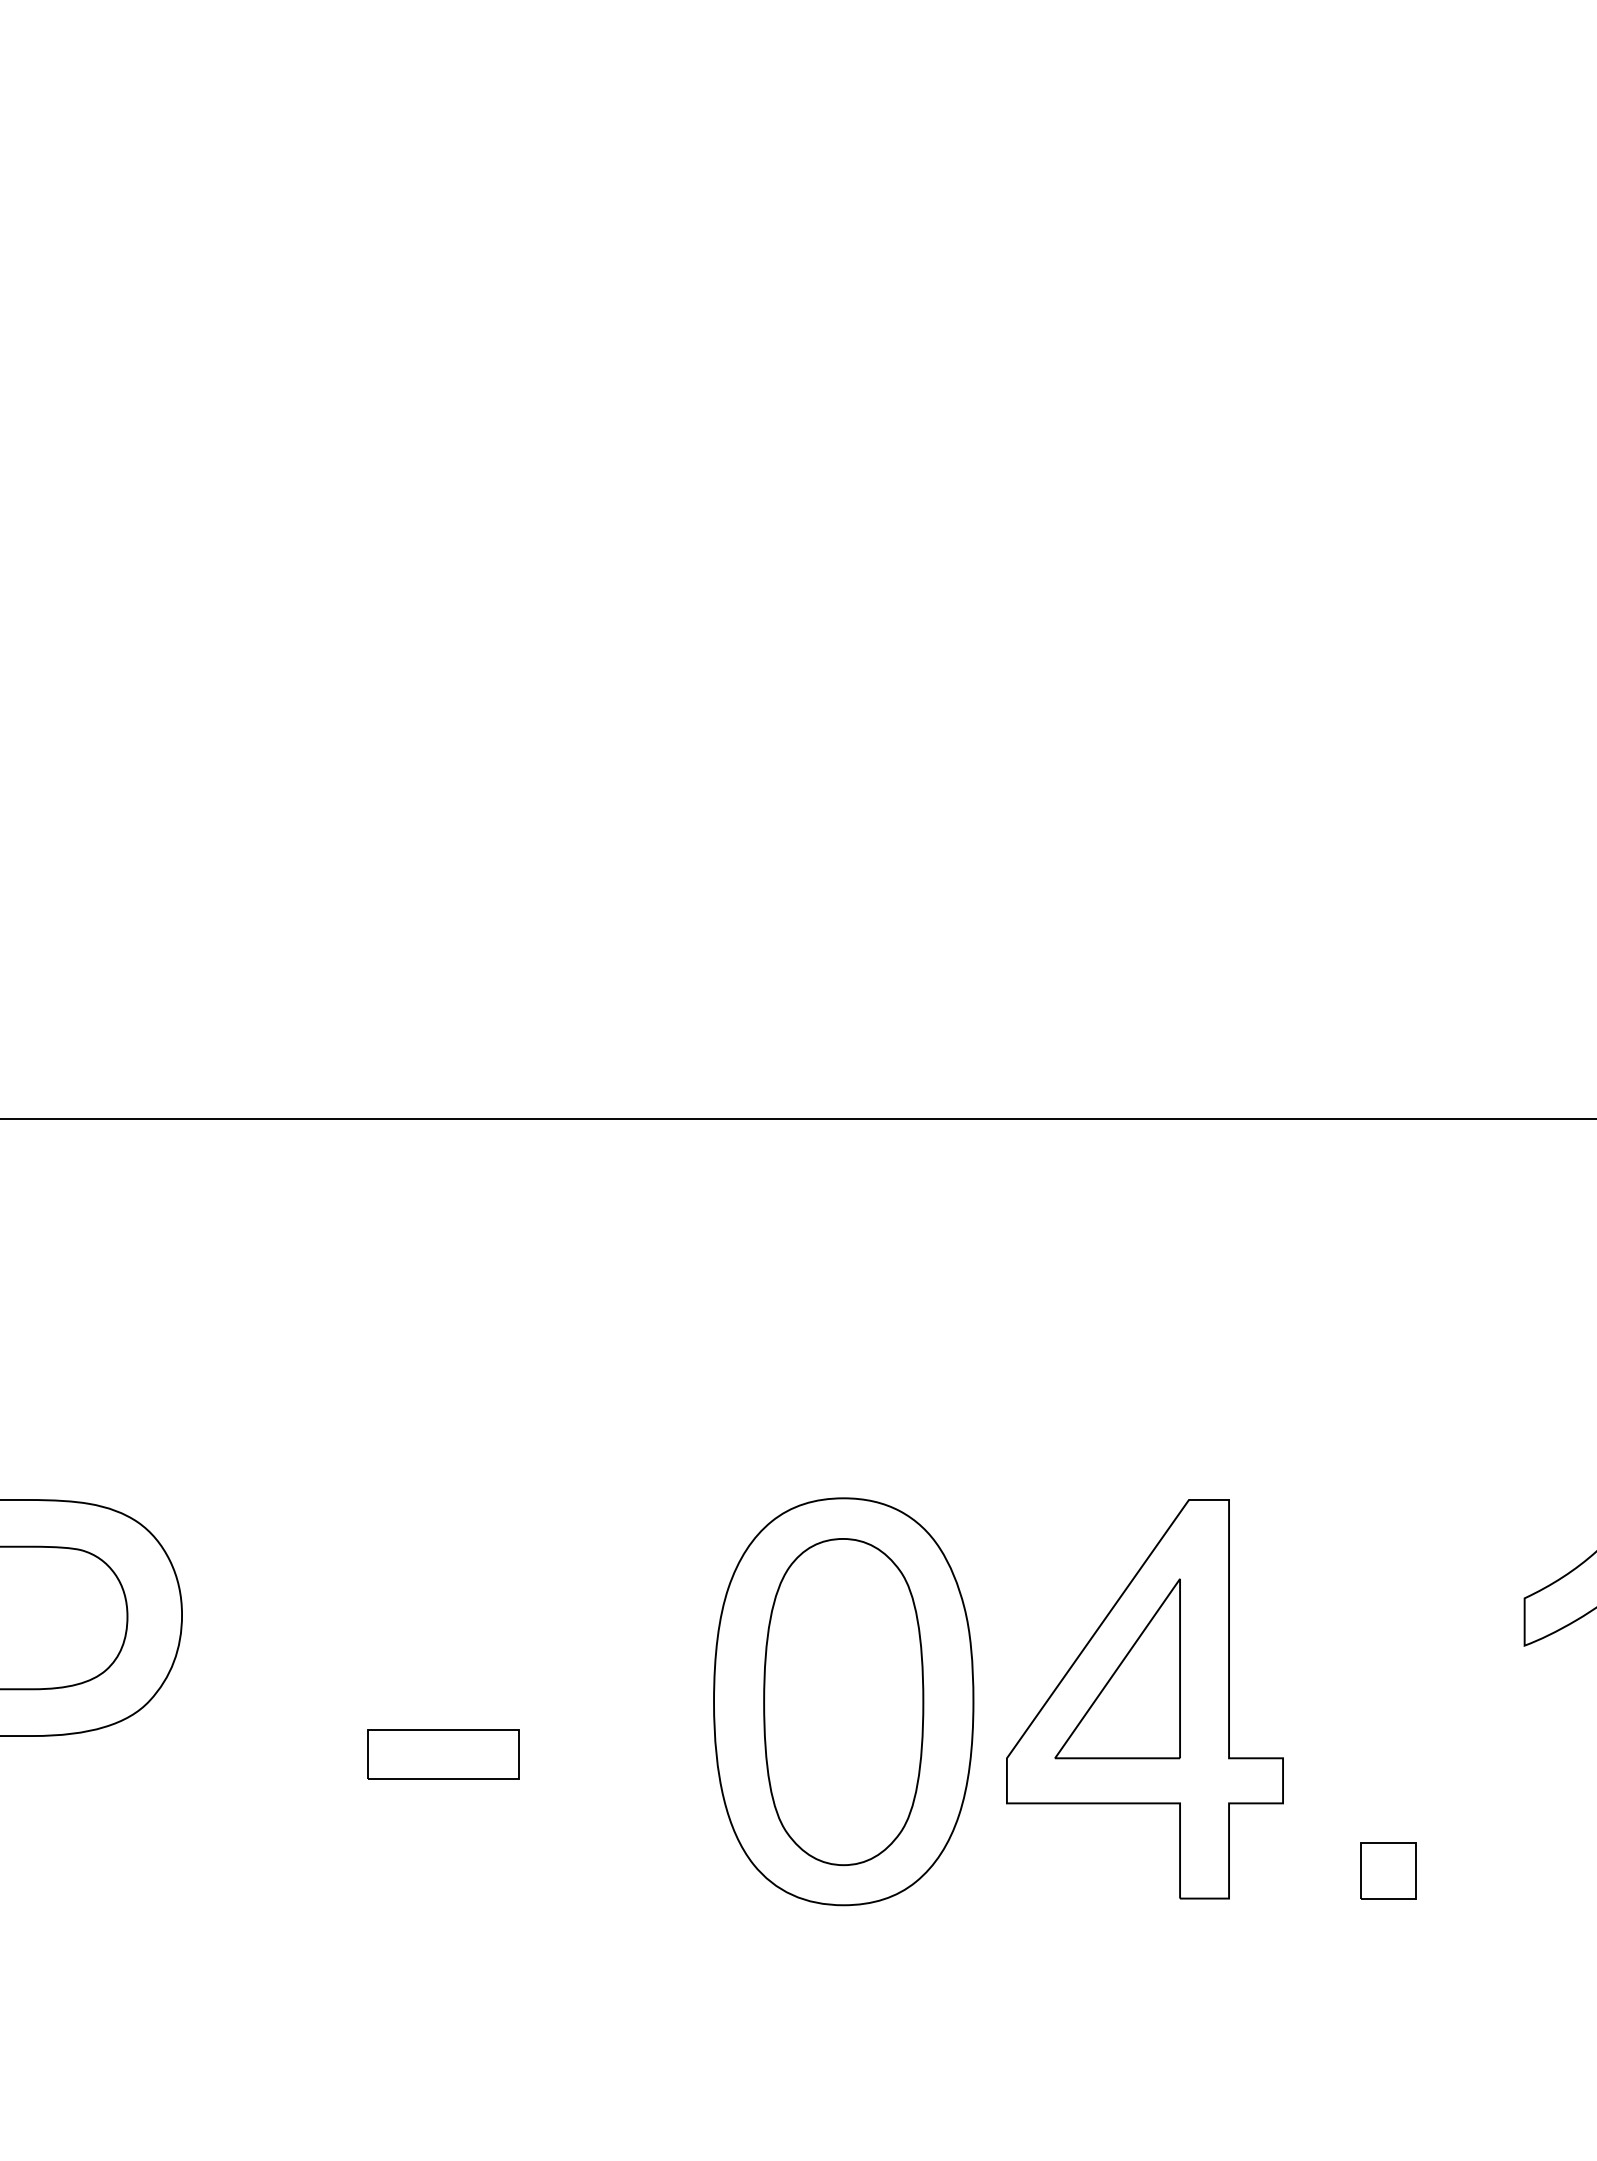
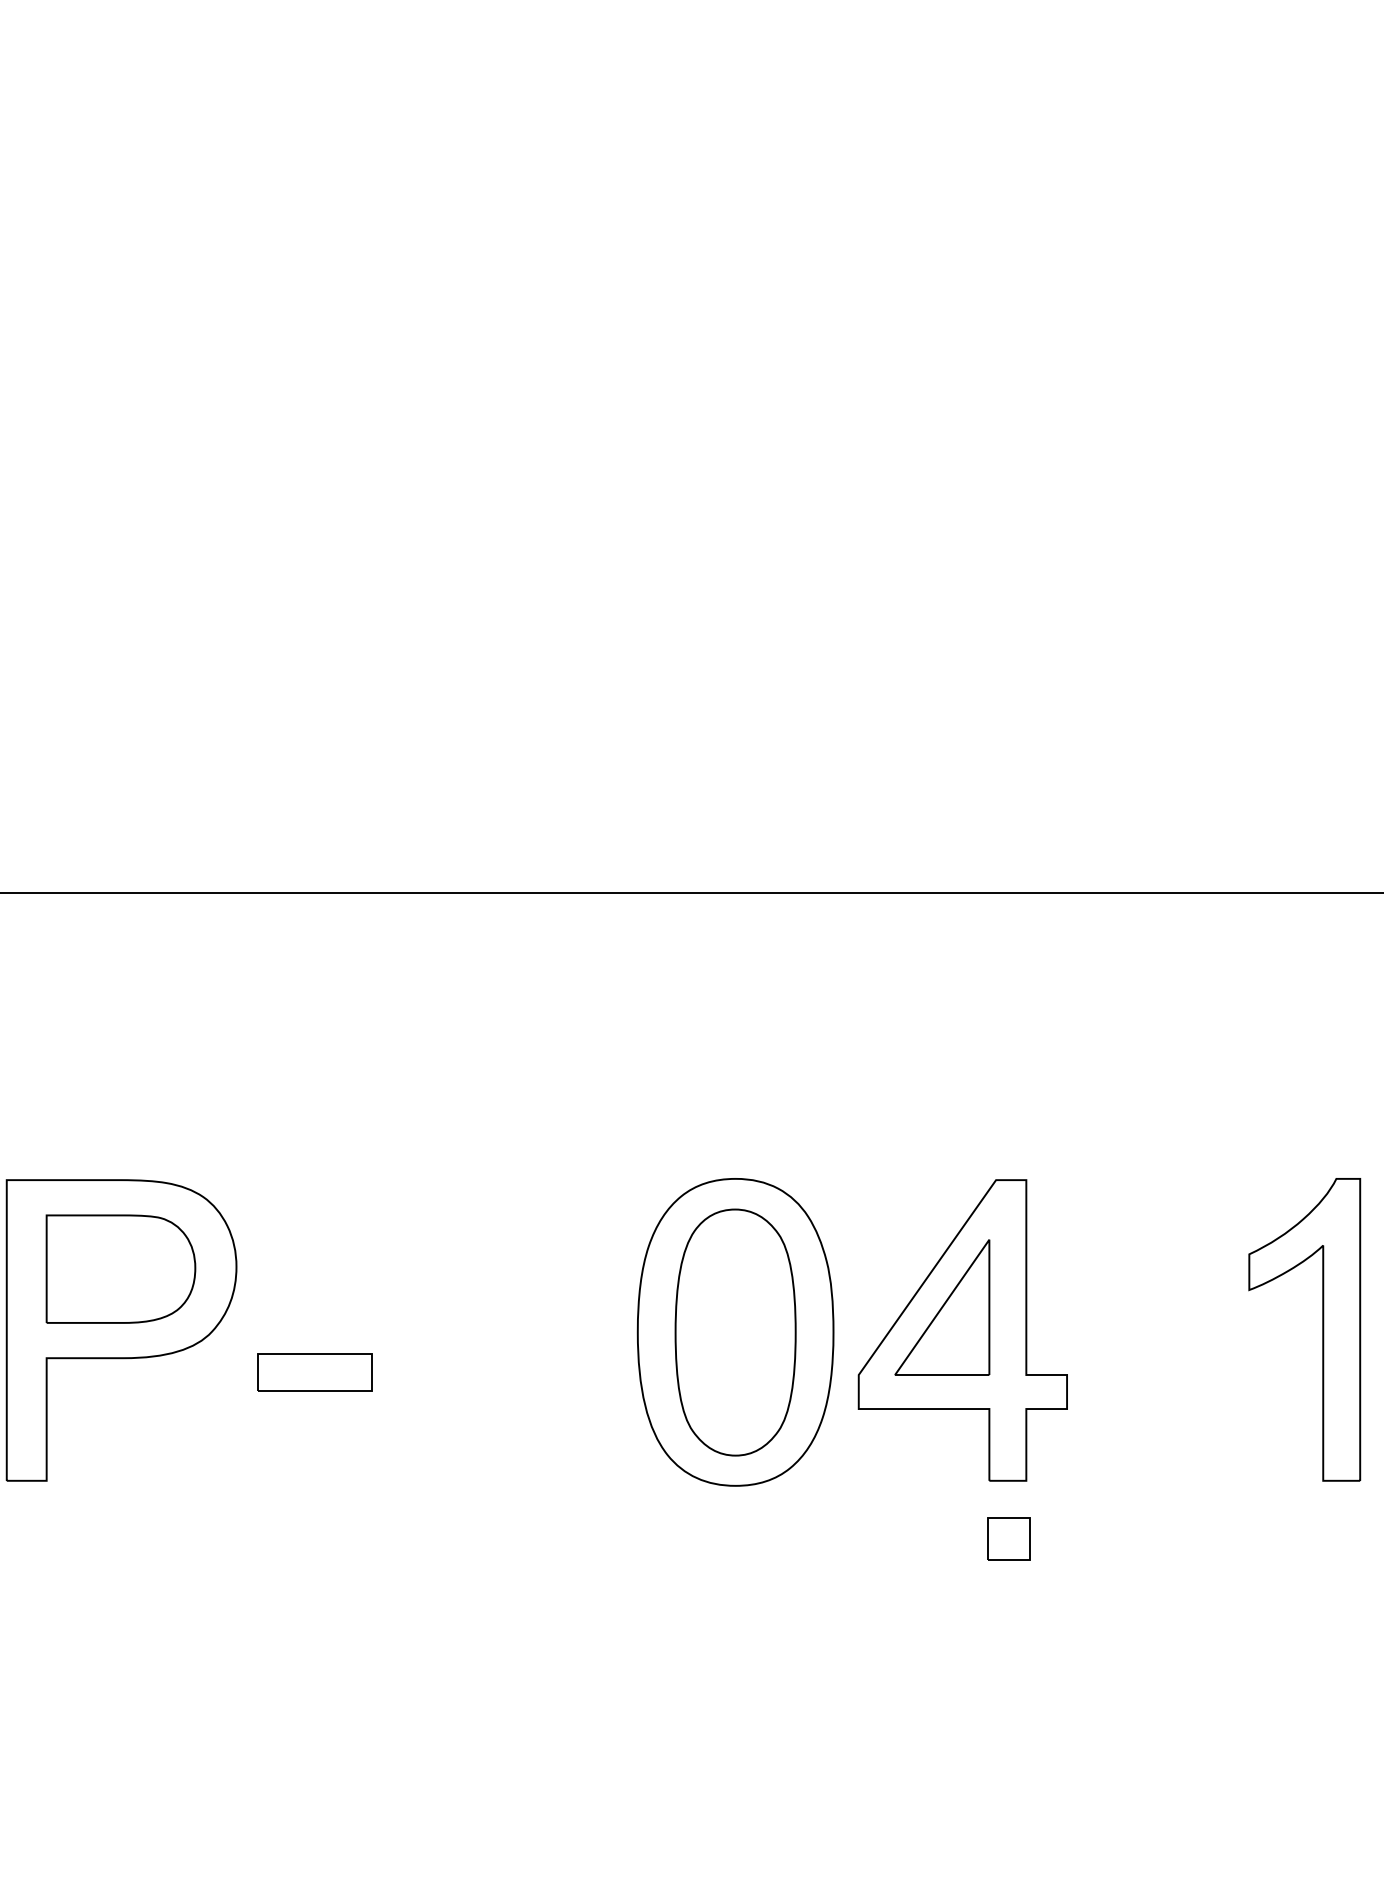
part: (443, 1754) -> (314, 1372), moved
part: (1388, 1870) -> (1008, 1538), moved

